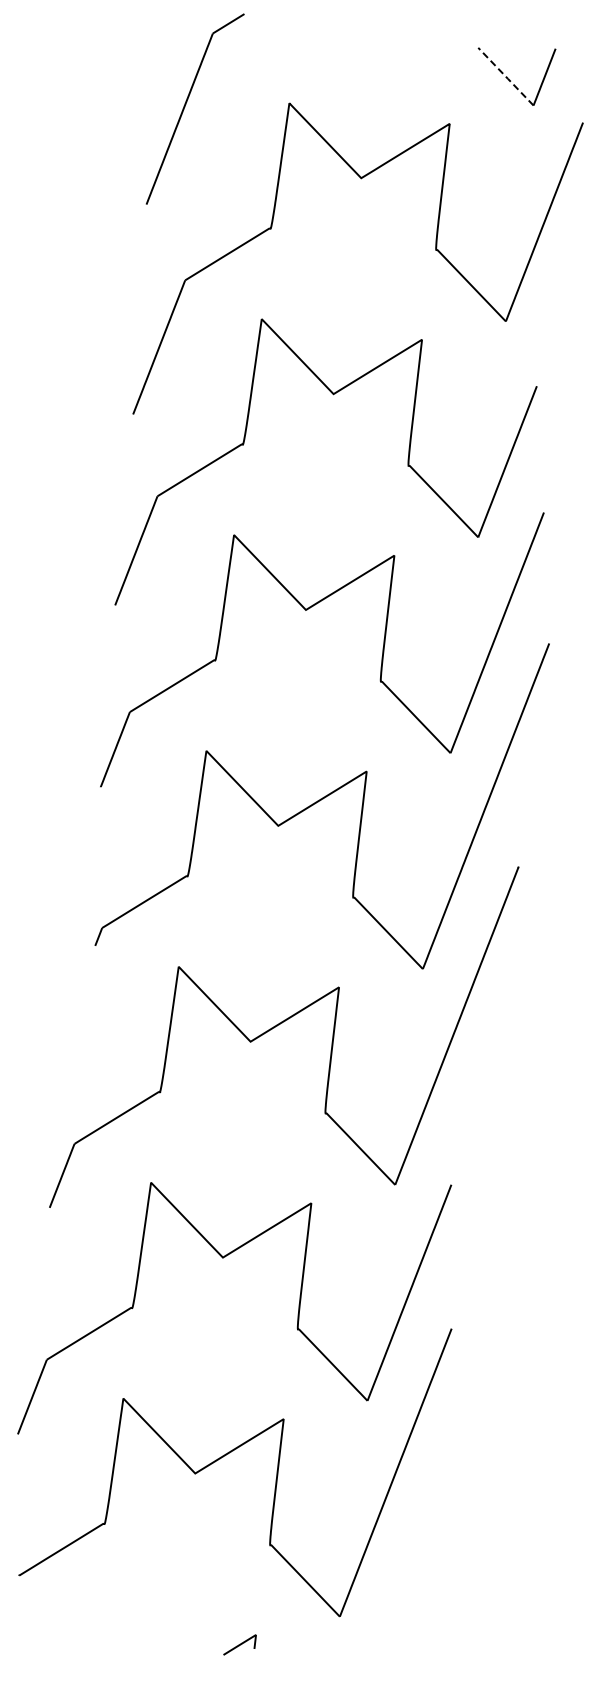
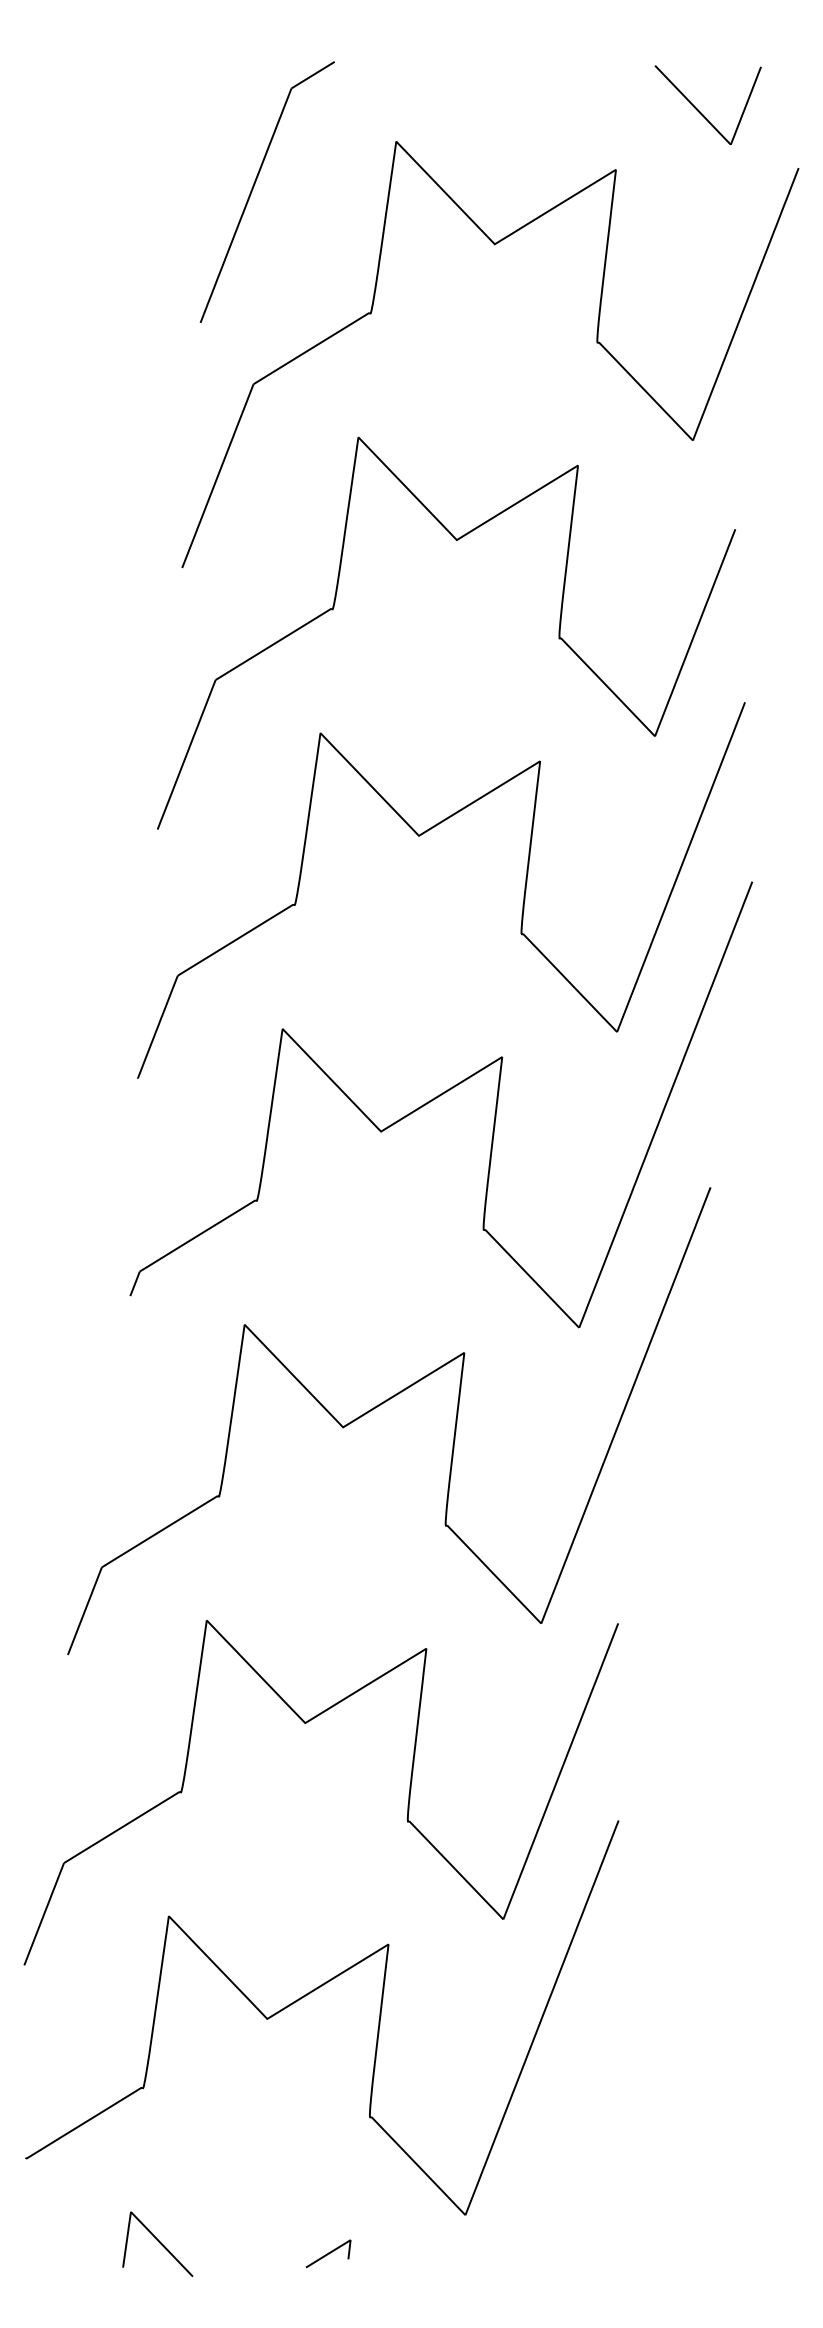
line: (505, 76) -> (692, 104), dashed -> solid
part: (186, 104) -> (255, 185), moved
curve: (115, 1636) -> (158, 2242), added

